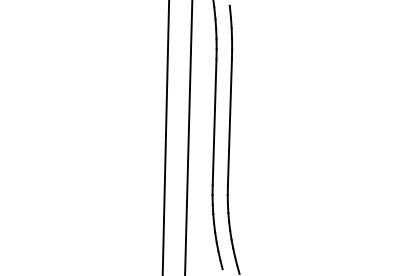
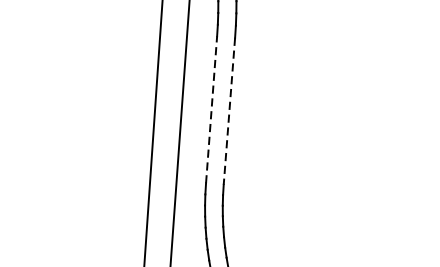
line: (214, 121) -> (211, 108), solid -> dashed
line: (229, 123) -> (228, 111), solid -> dashed

